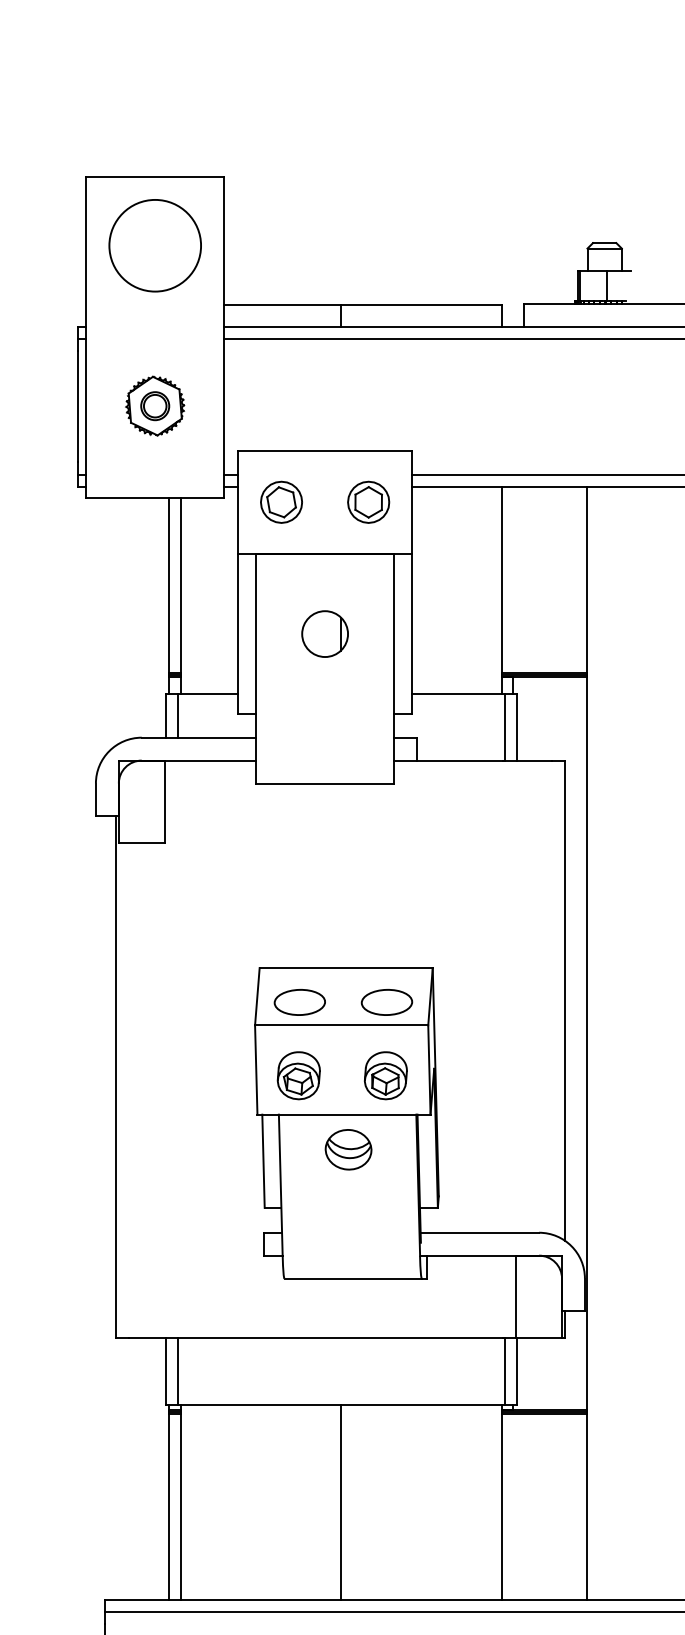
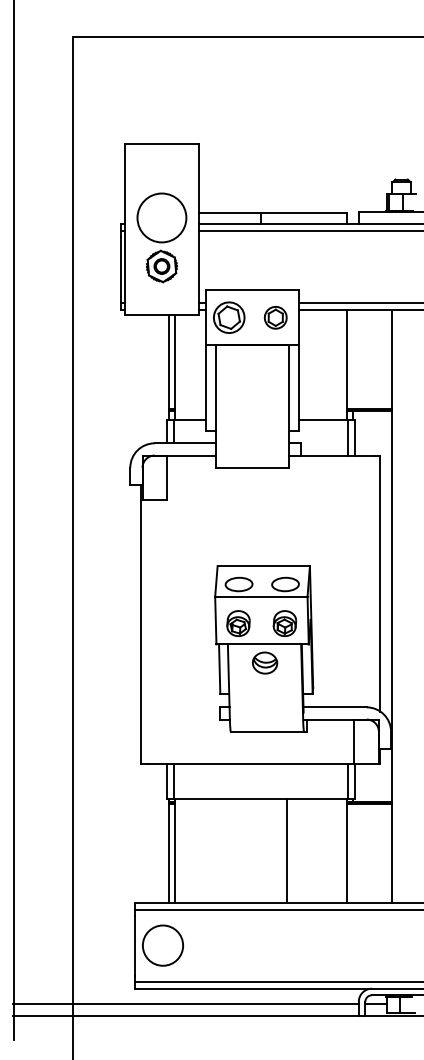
circle: (154, 244) -> (161, 217), moved
part: (281, 501) -> (229, 317), size x1.4
part: (325, 634) -> (252, 388), removed
line: (341, 1503) -> (287, 851), moved

